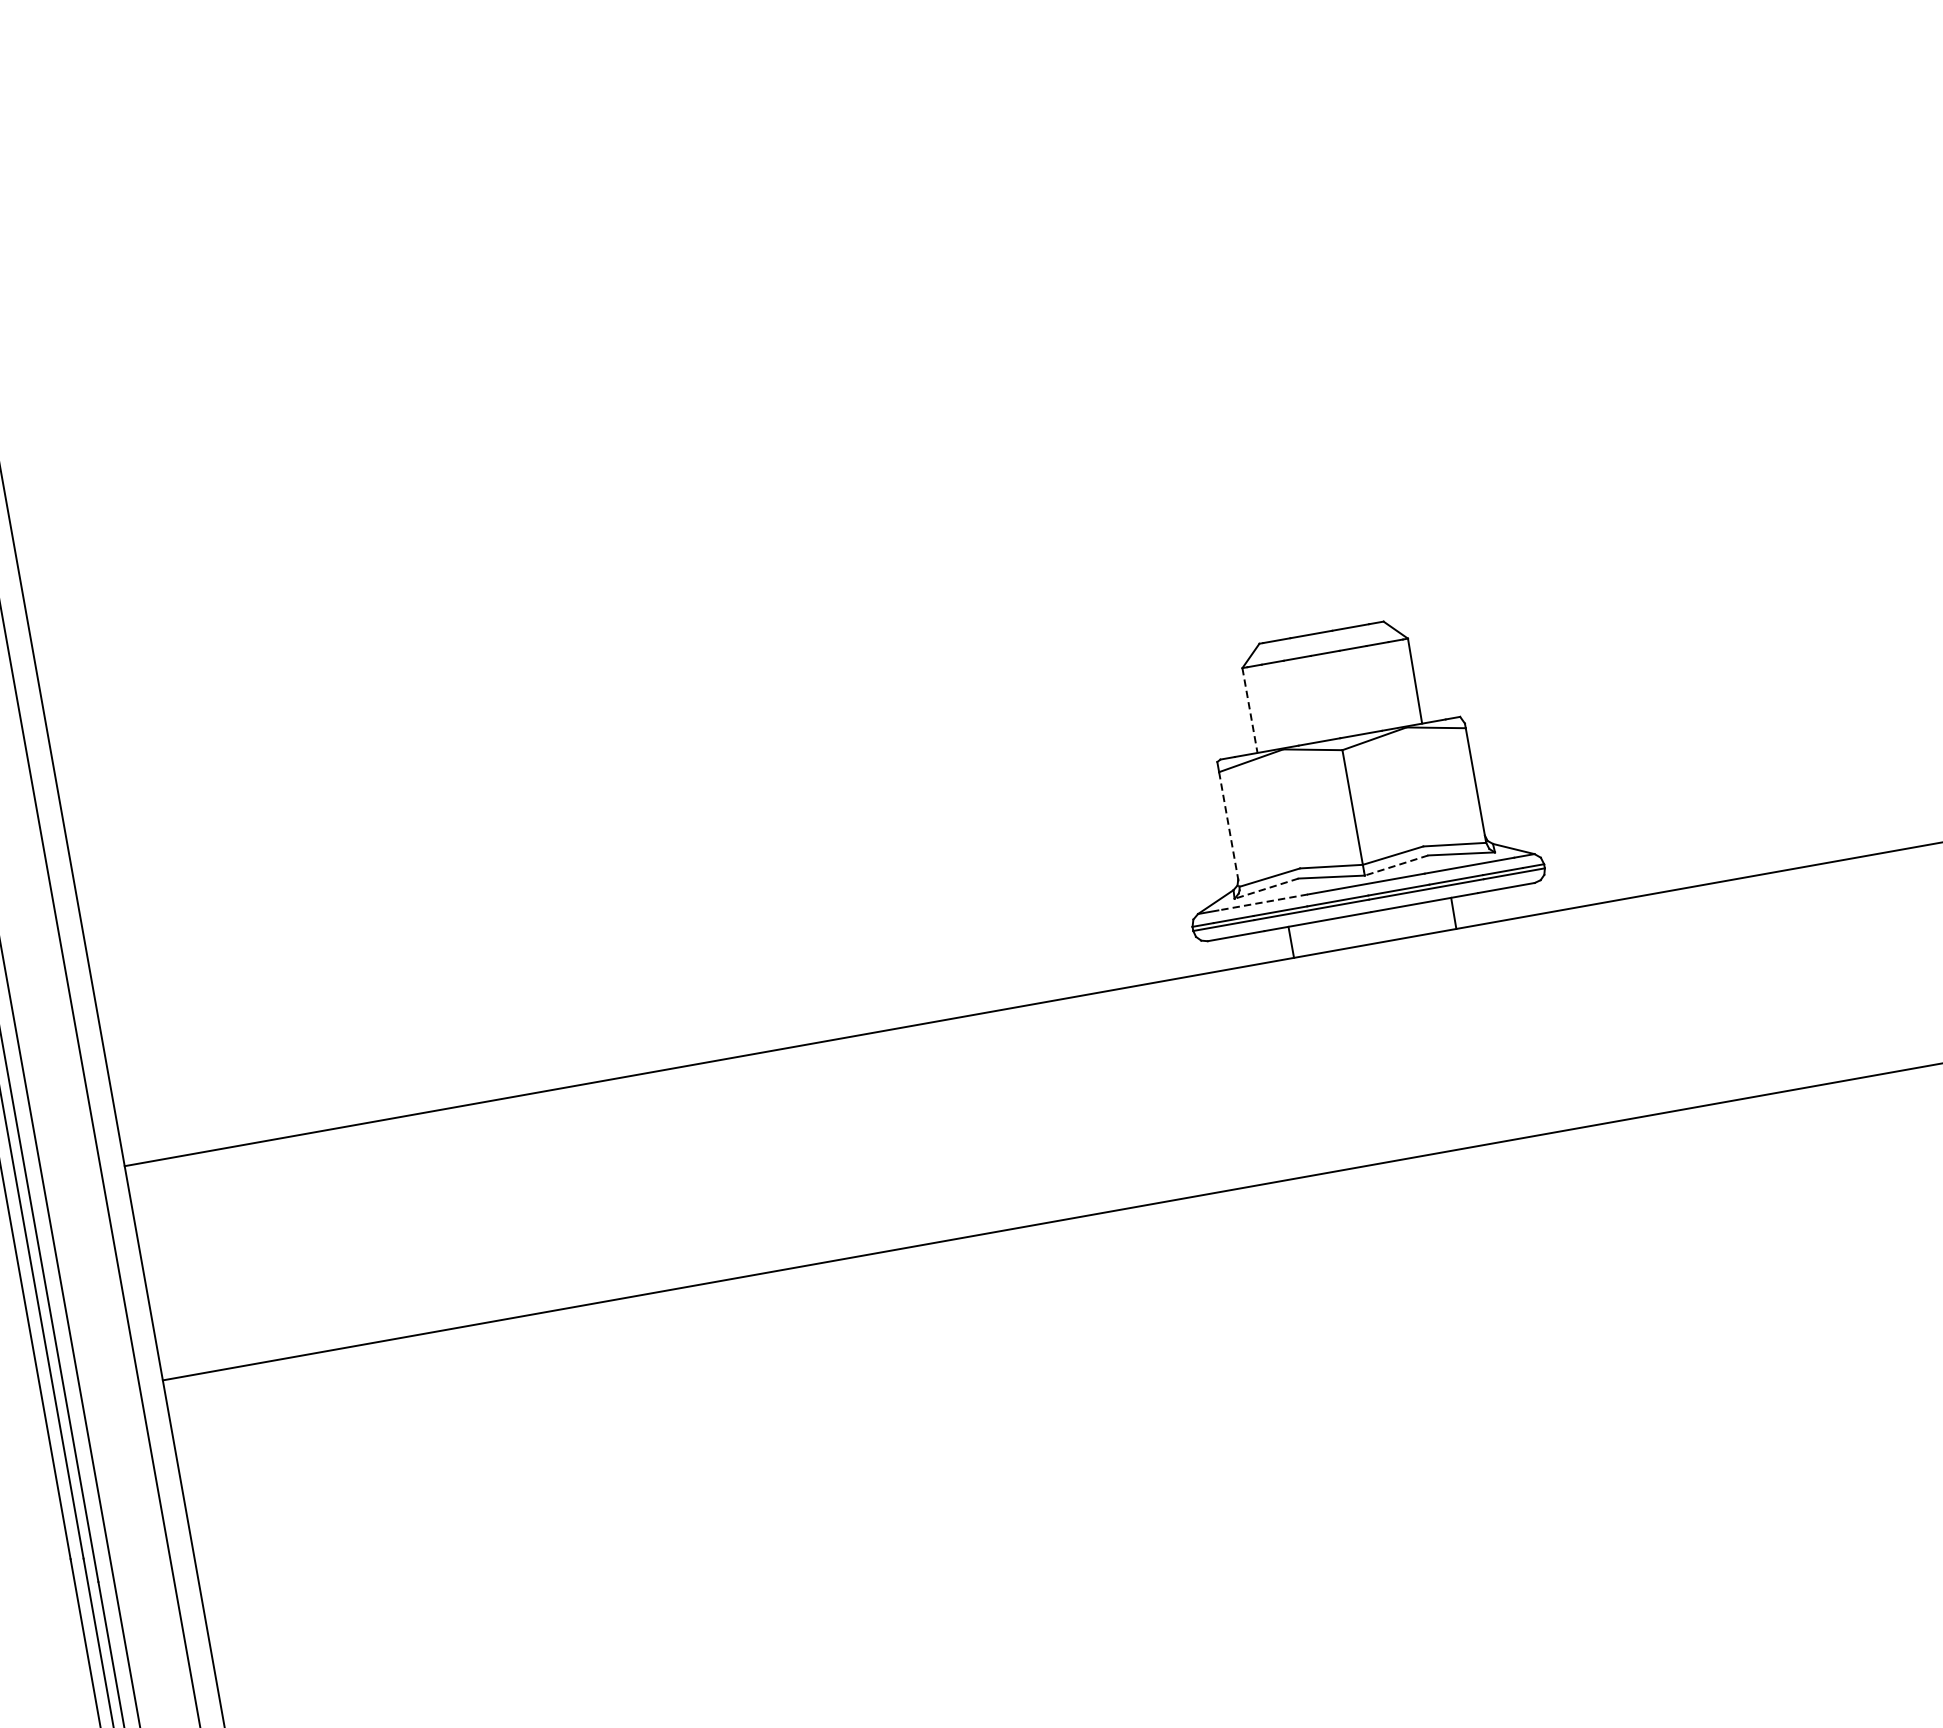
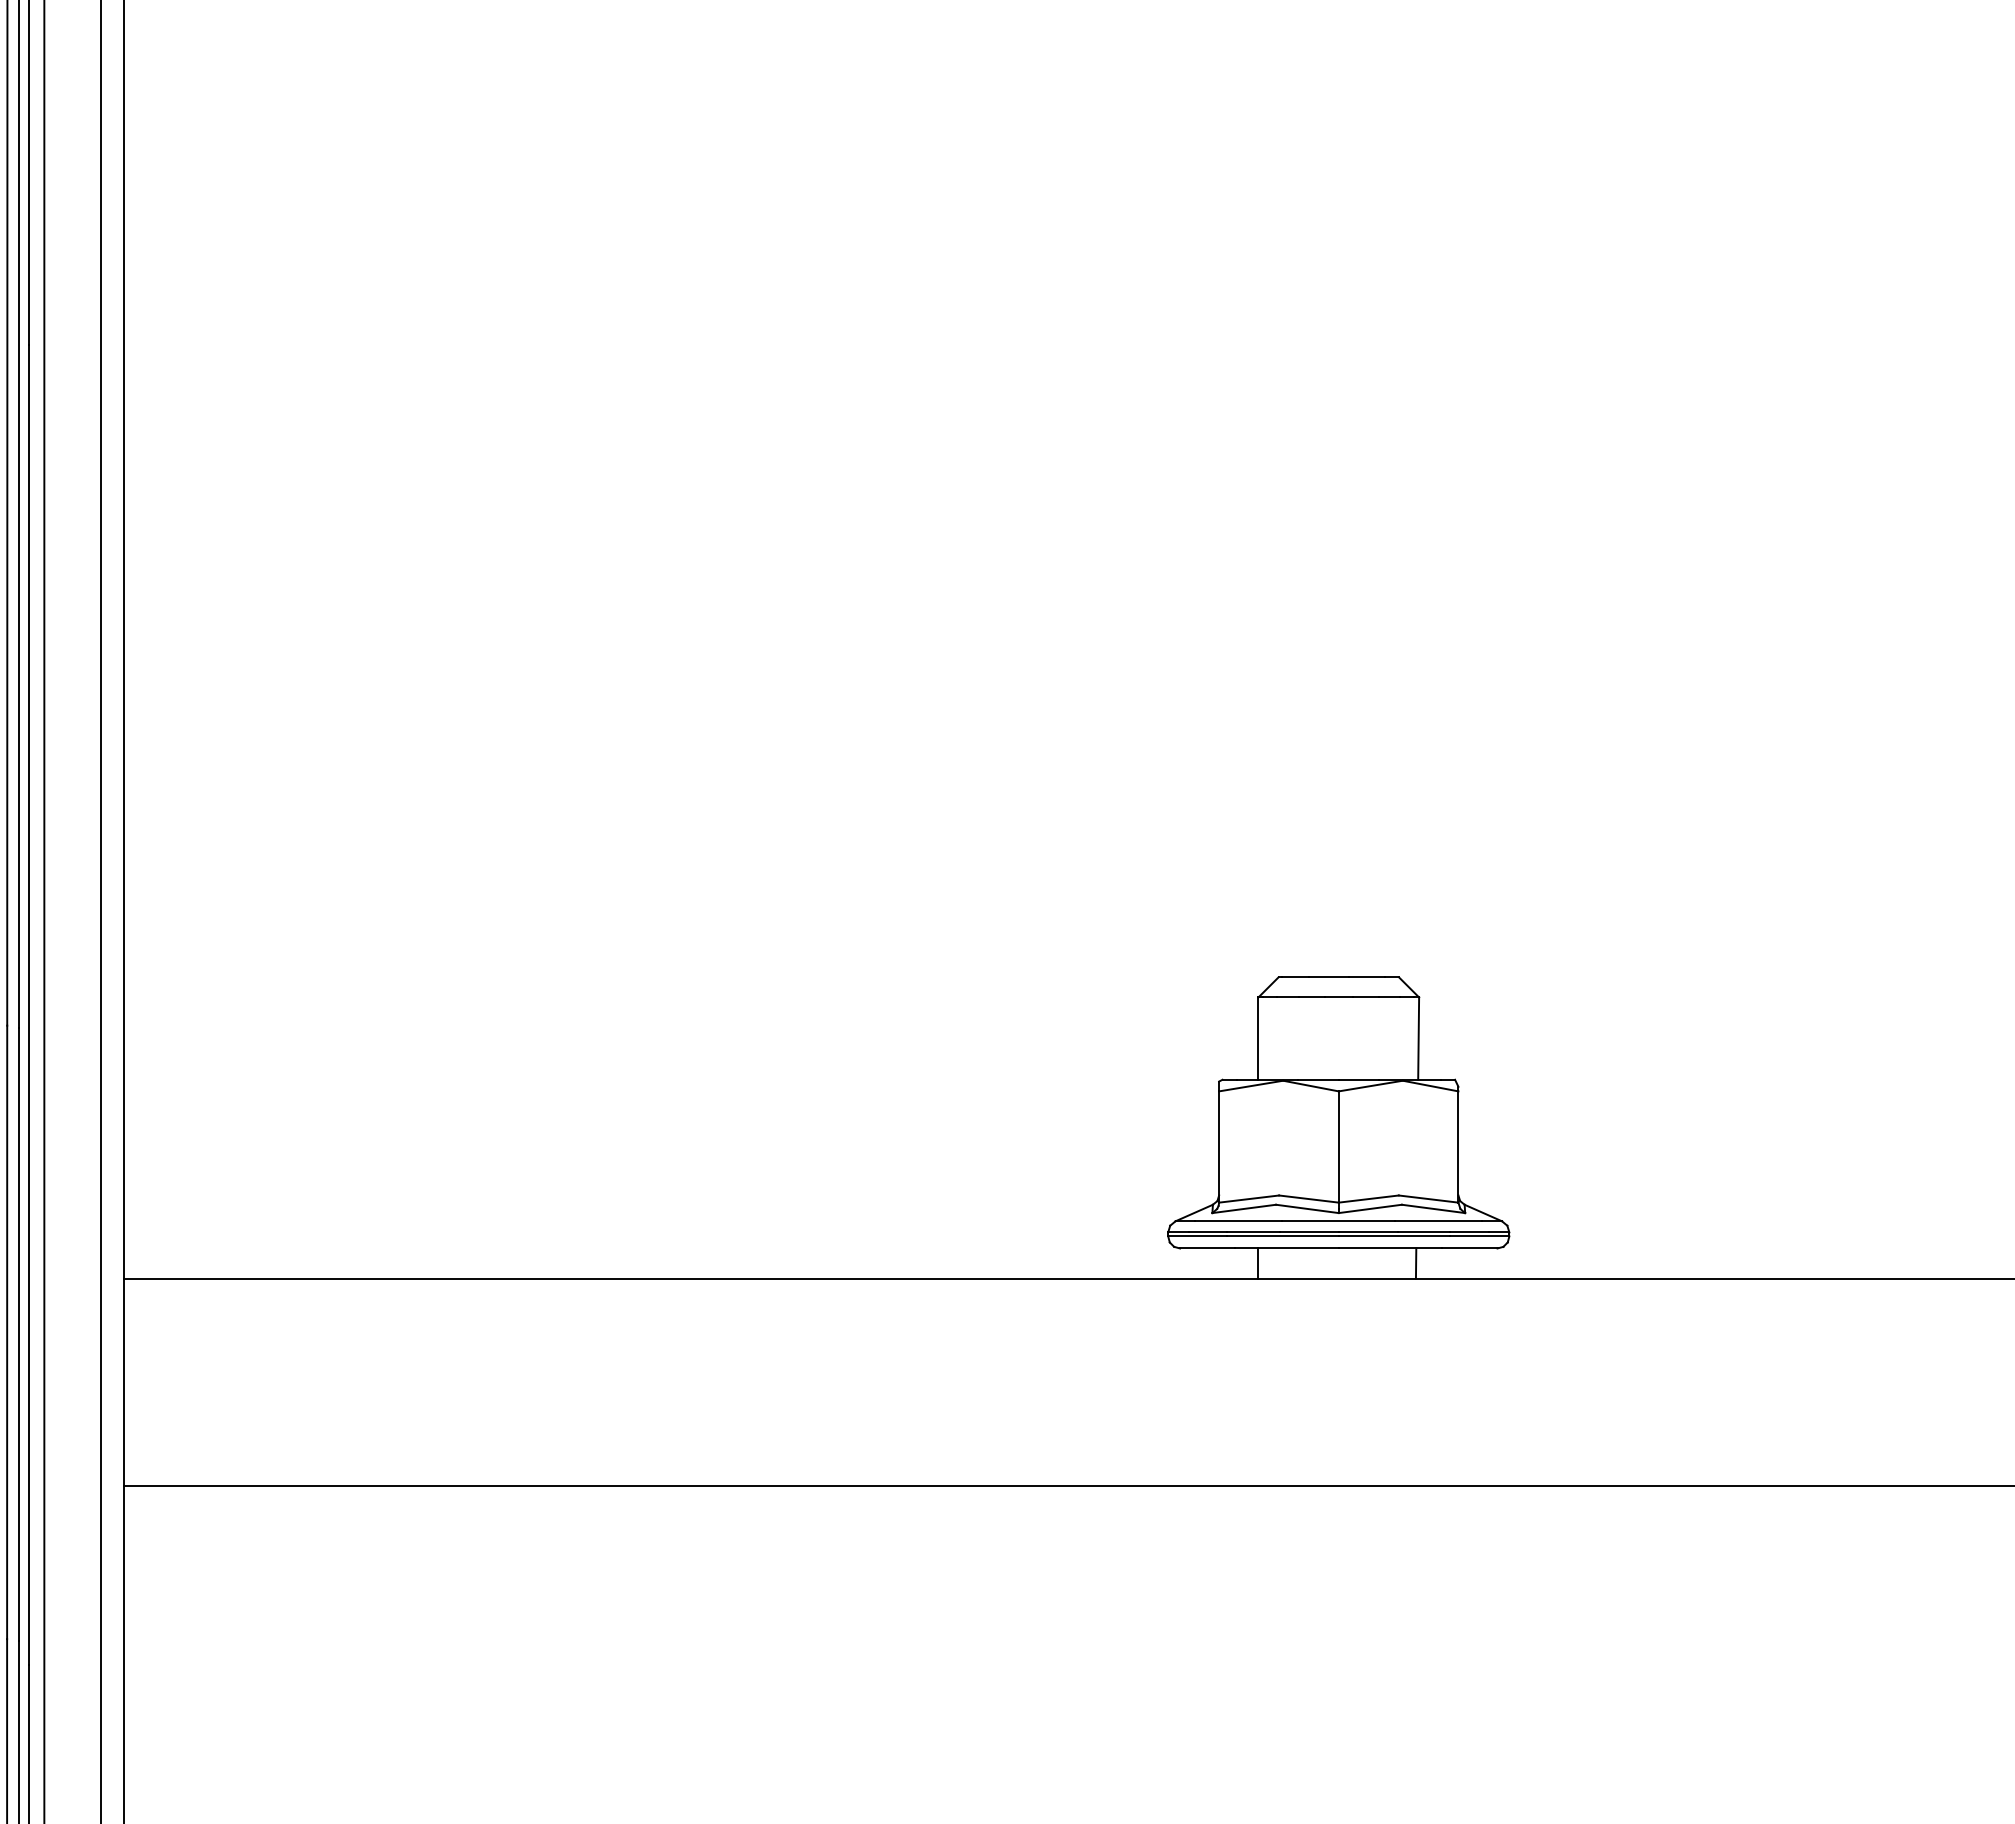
line: (1250, 711) -> (1258, 1039), dashed -> solid
line: (1229, 829) -> (1219, 1147), dashed -> solid
line: (1396, 865) -> (1370, 1208), dashed -> solid
line: (1265, 888) -> (1243, 1208), dashed -> solid
line: (1262, 902) -> (1238, 1221), dashed -> solid

